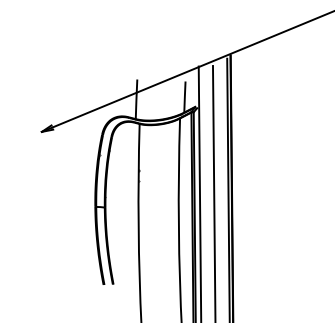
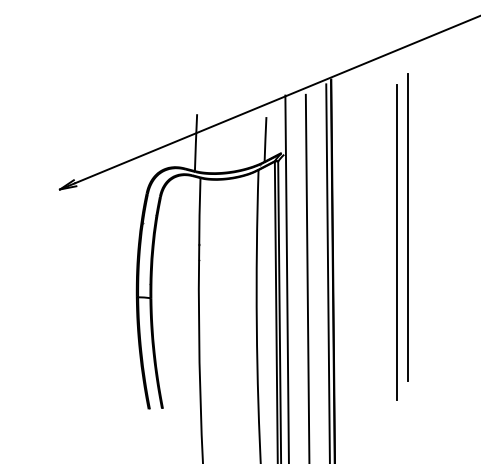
line: (284, 158) -> (408, 227), added
line: (276, 168) -> (397, 242), added

